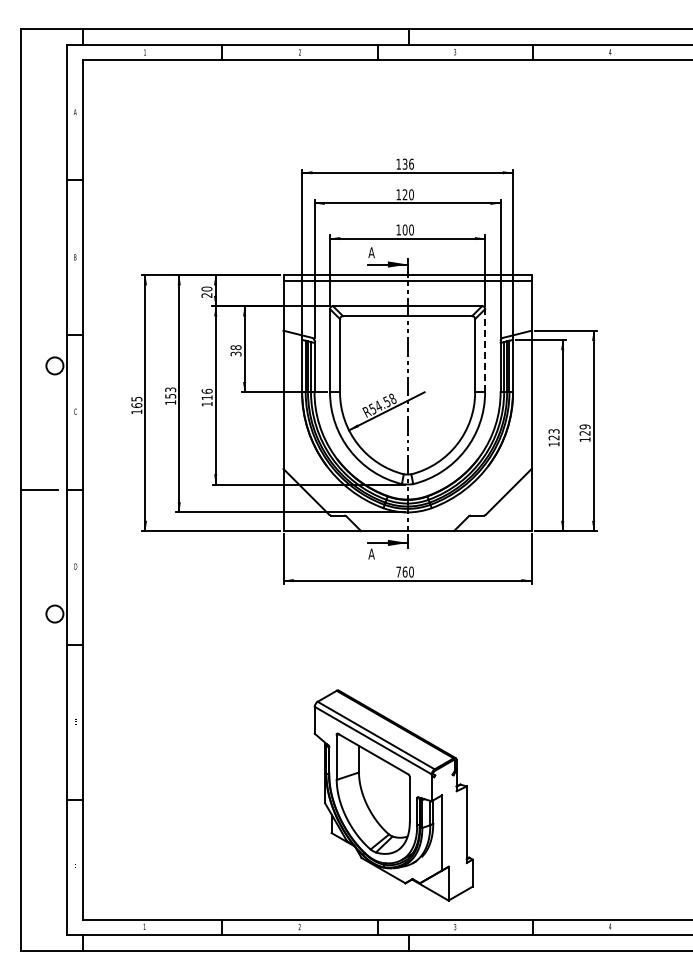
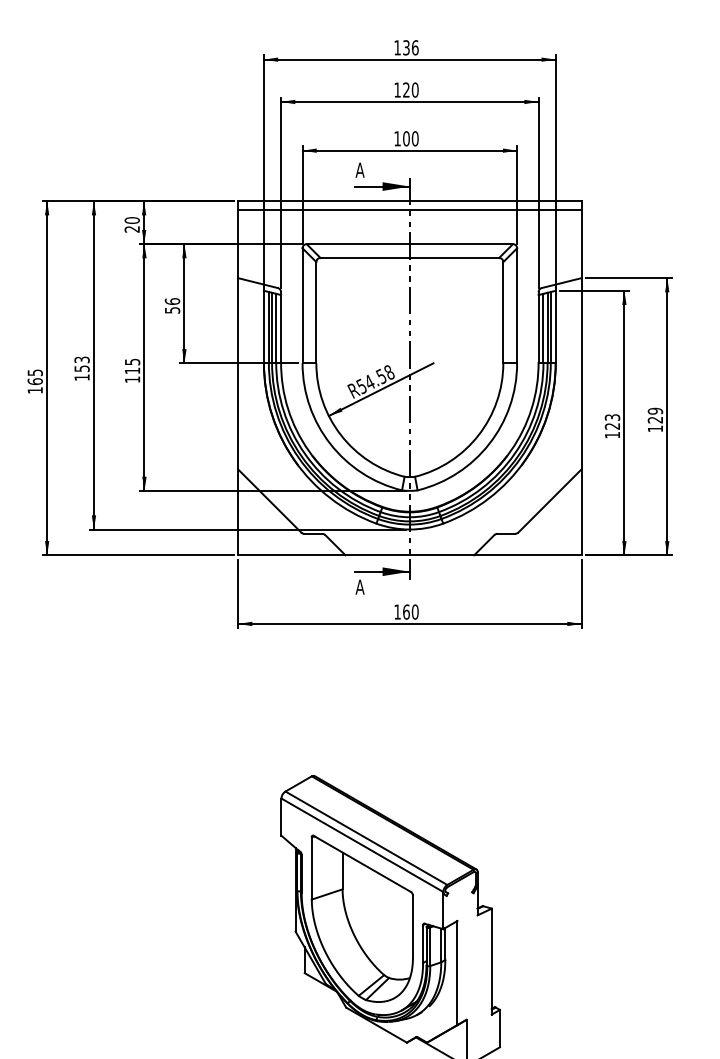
text: (235, 350) -> (171, 305), 38 -> 56
line: (485, 350) -> (517, 305), dashed -> solid
text: (206, 390) -> (131, 360), 116 -> 115
text: (398, 571) -> (397, 611), 760 -> 160

